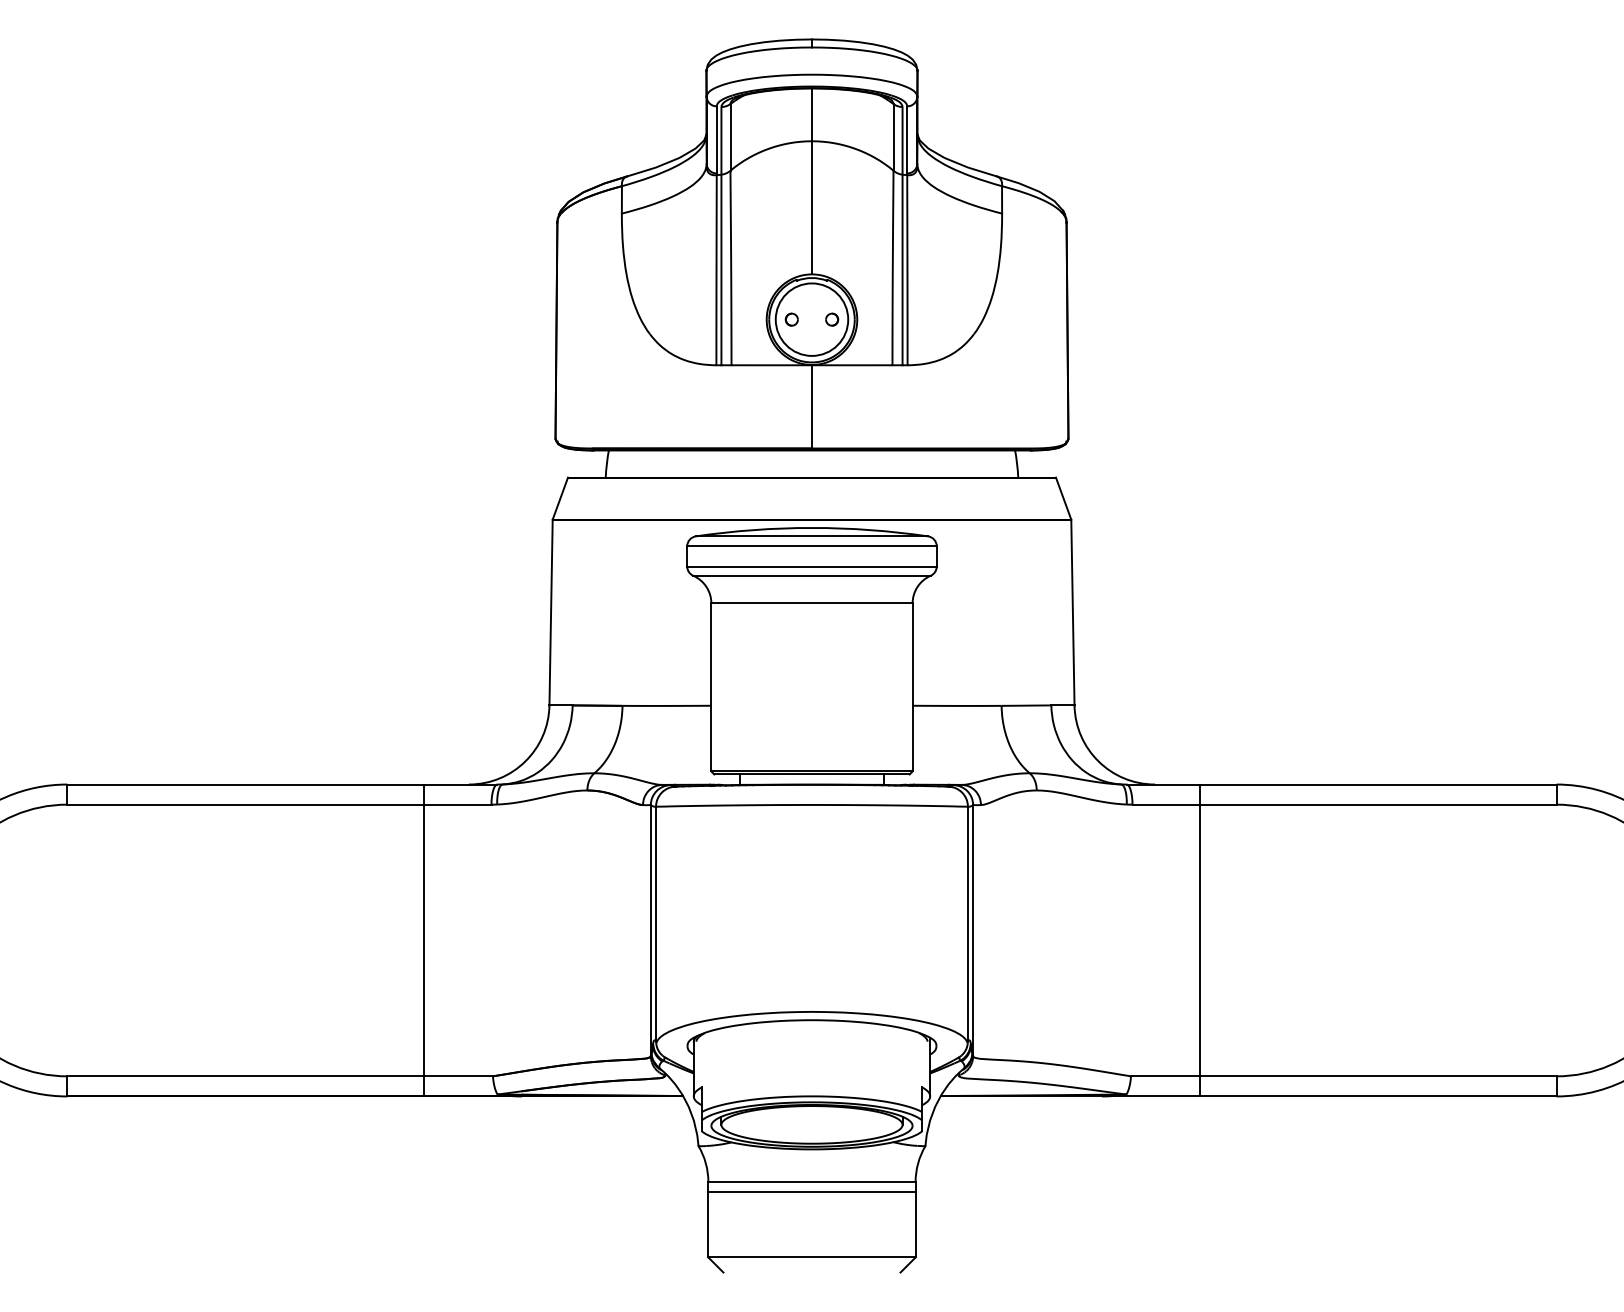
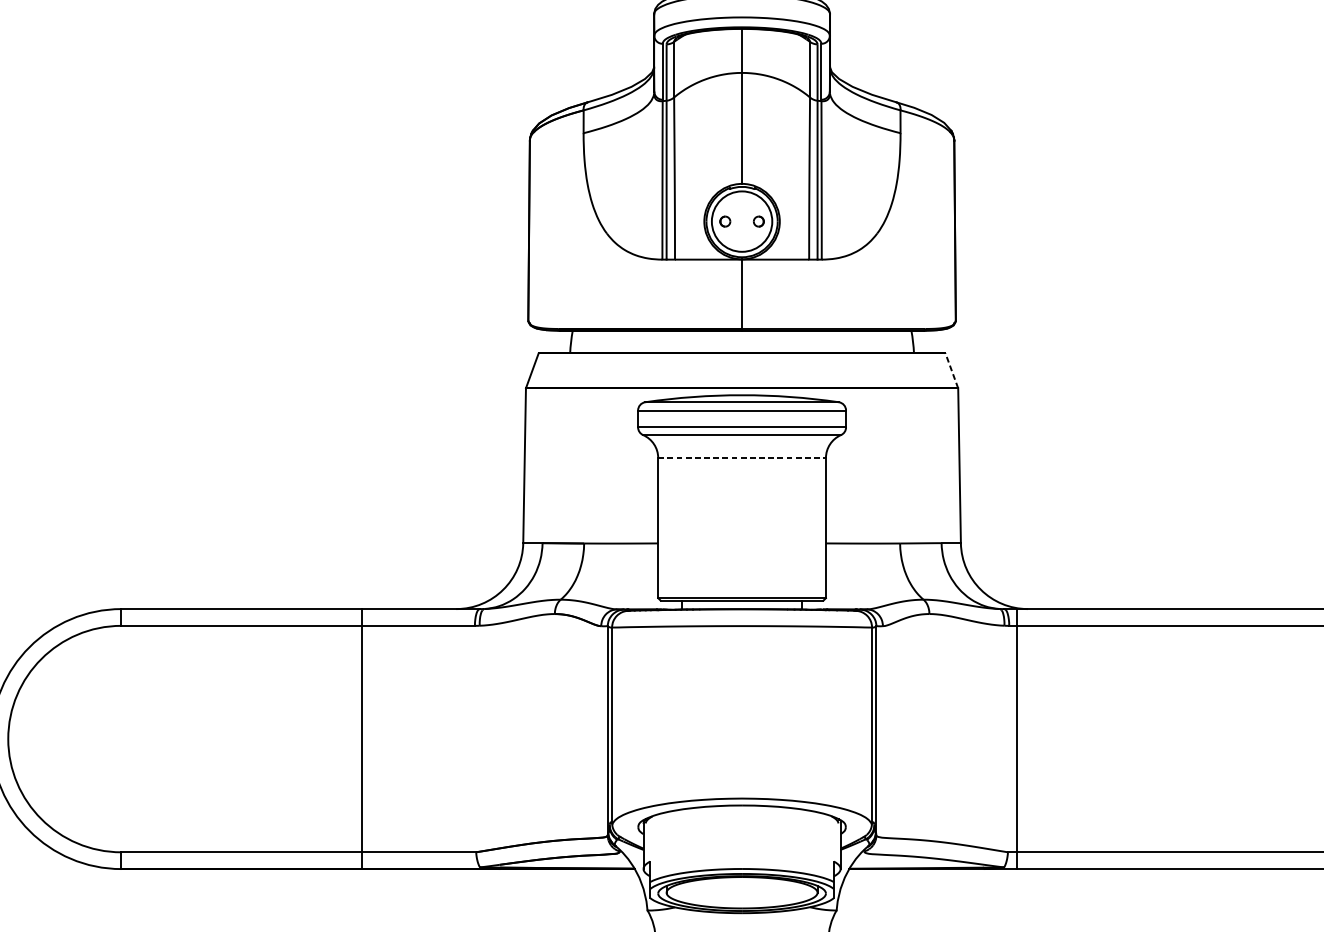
line: (1063, 498) -> (951, 370), solid -> dashed
line: (811, 603) -> (741, 458), solid -> dashed
line: (424, 940) -> (362, 739), moved
line: (1199, 940) -> (1016, 739), moved

